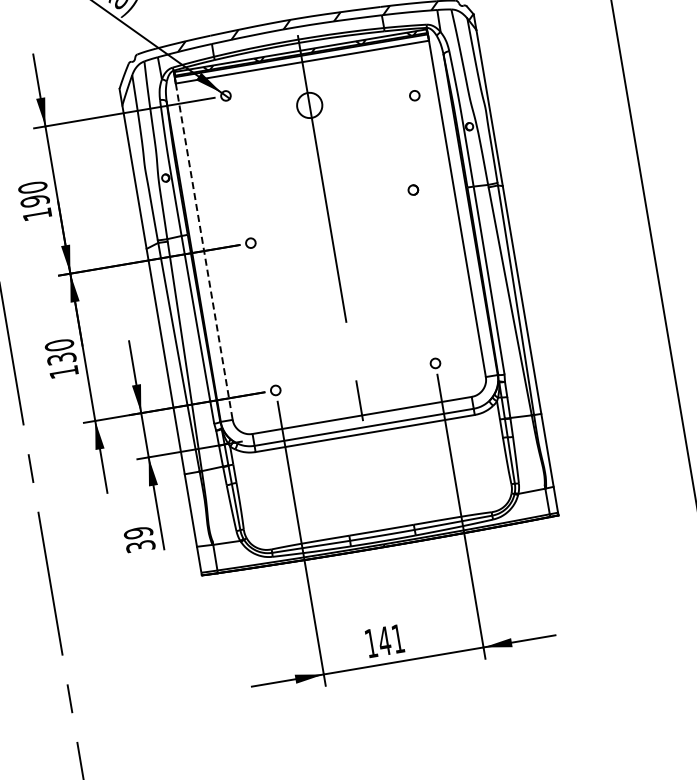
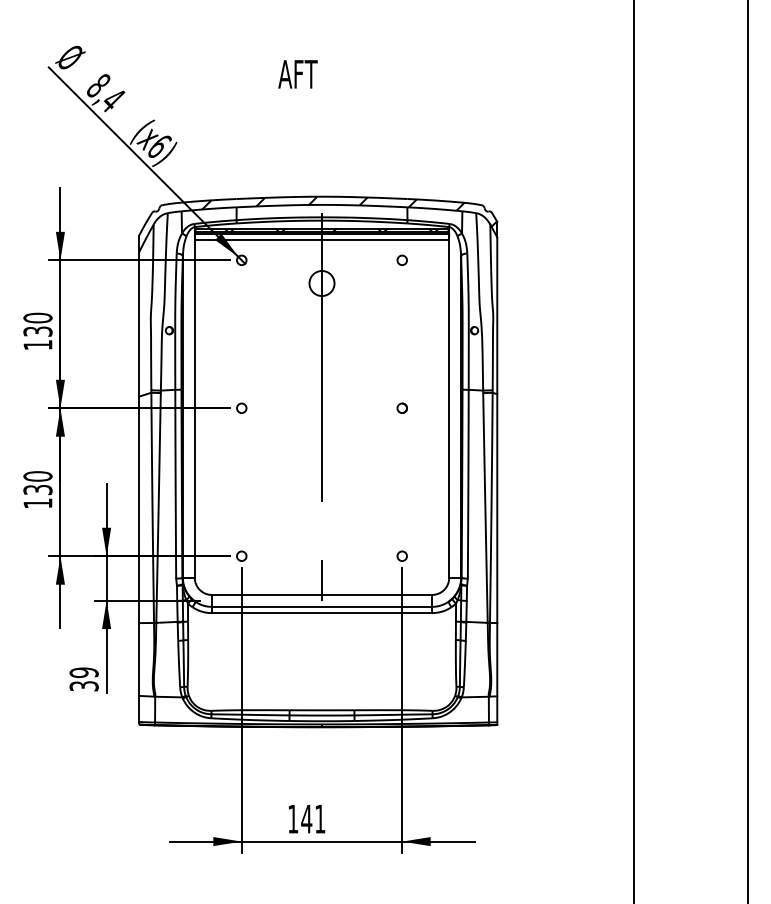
circle: (413, 94) -> (401, 259), moved
circle: (412, 189) -> (401, 407), moved
text: (34, 201) -> (37, 331), 190 -> 130
line: (203, 251) -> (194, 408), dashed -> solid

